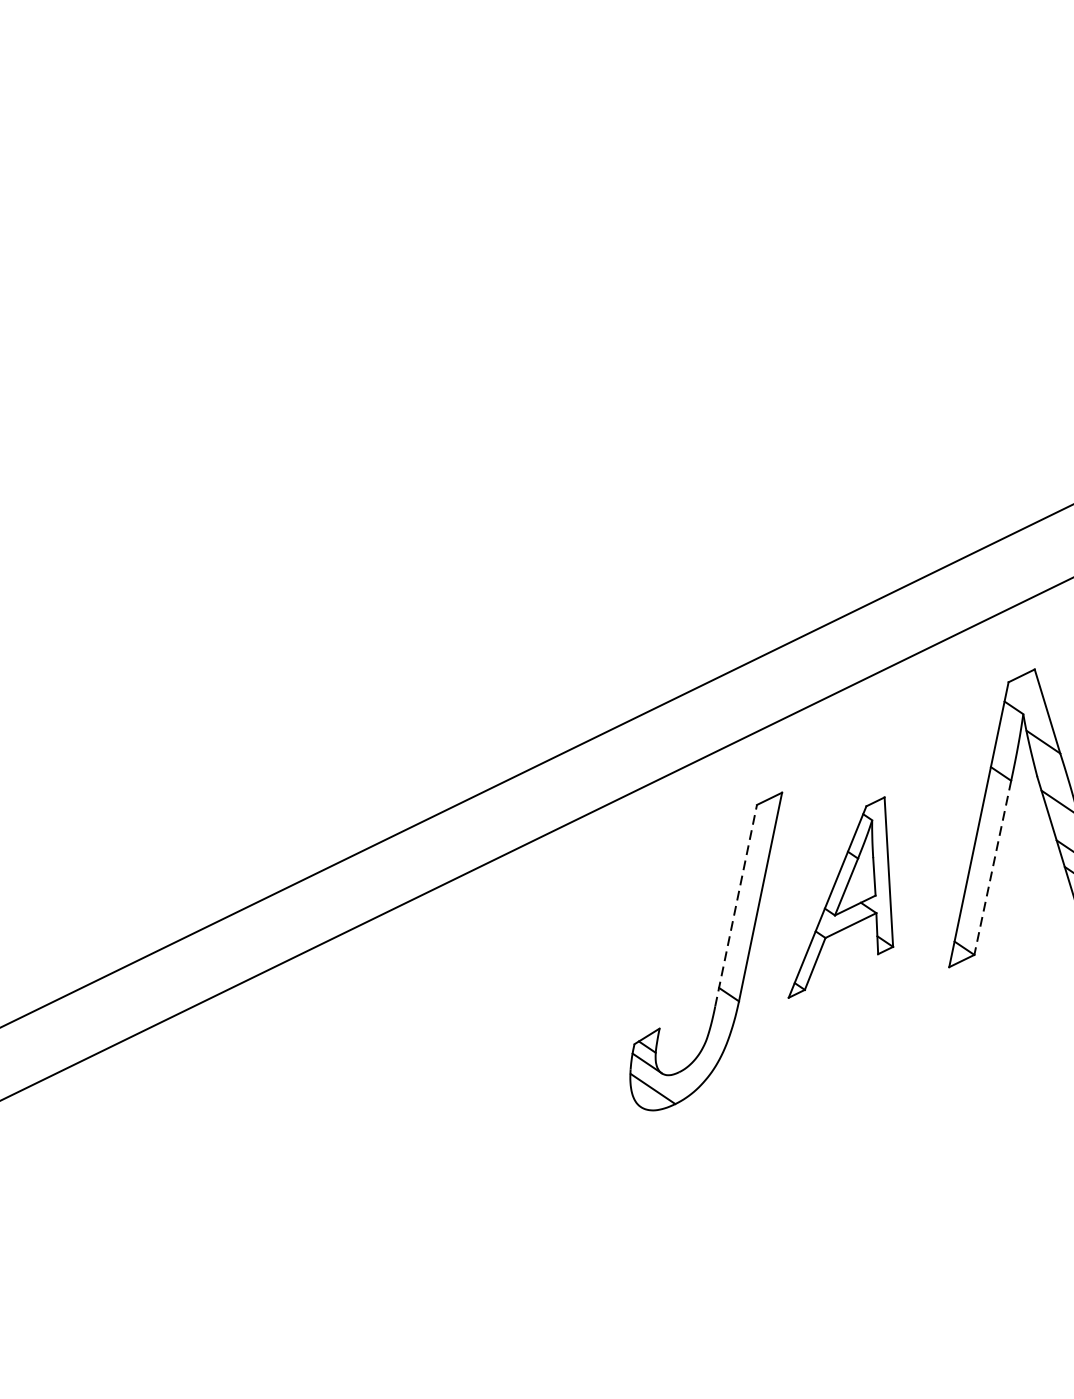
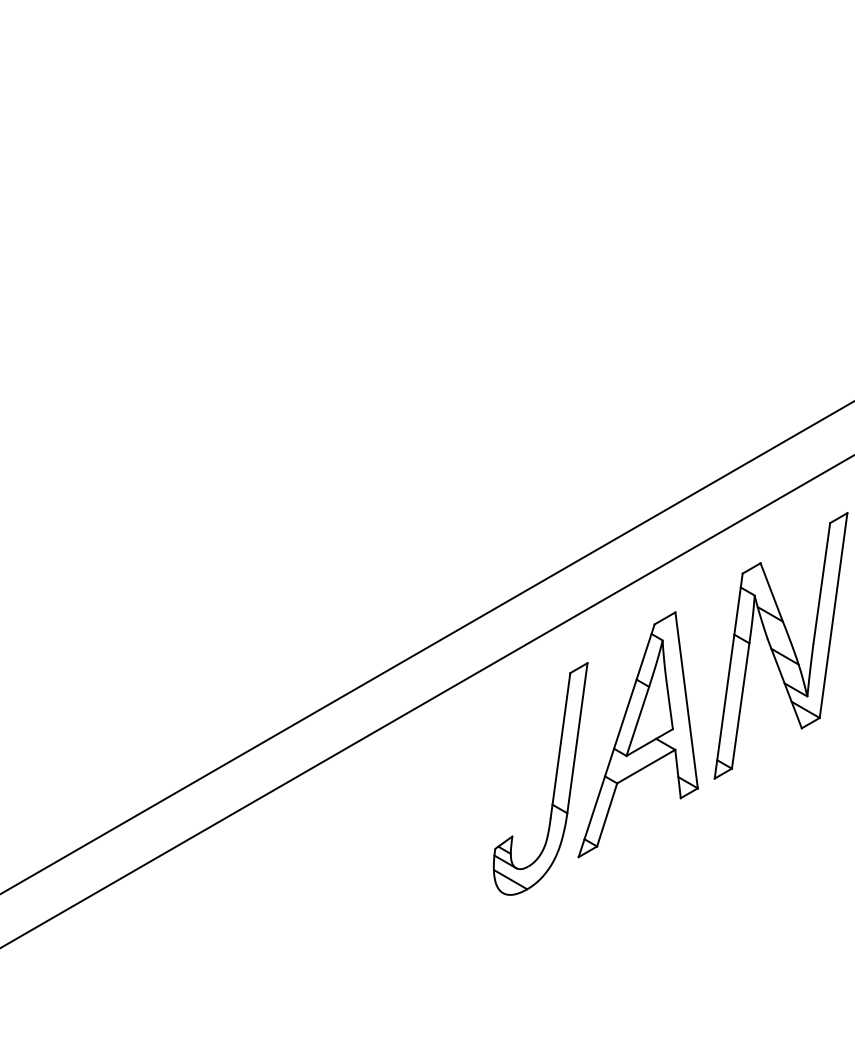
line: (992, 868) -> (740, 706), dashed -> solid
part: (845, 897) -> (637, 734), size x1.67
line: (736, 905) -> (560, 745), dashed -> solid

